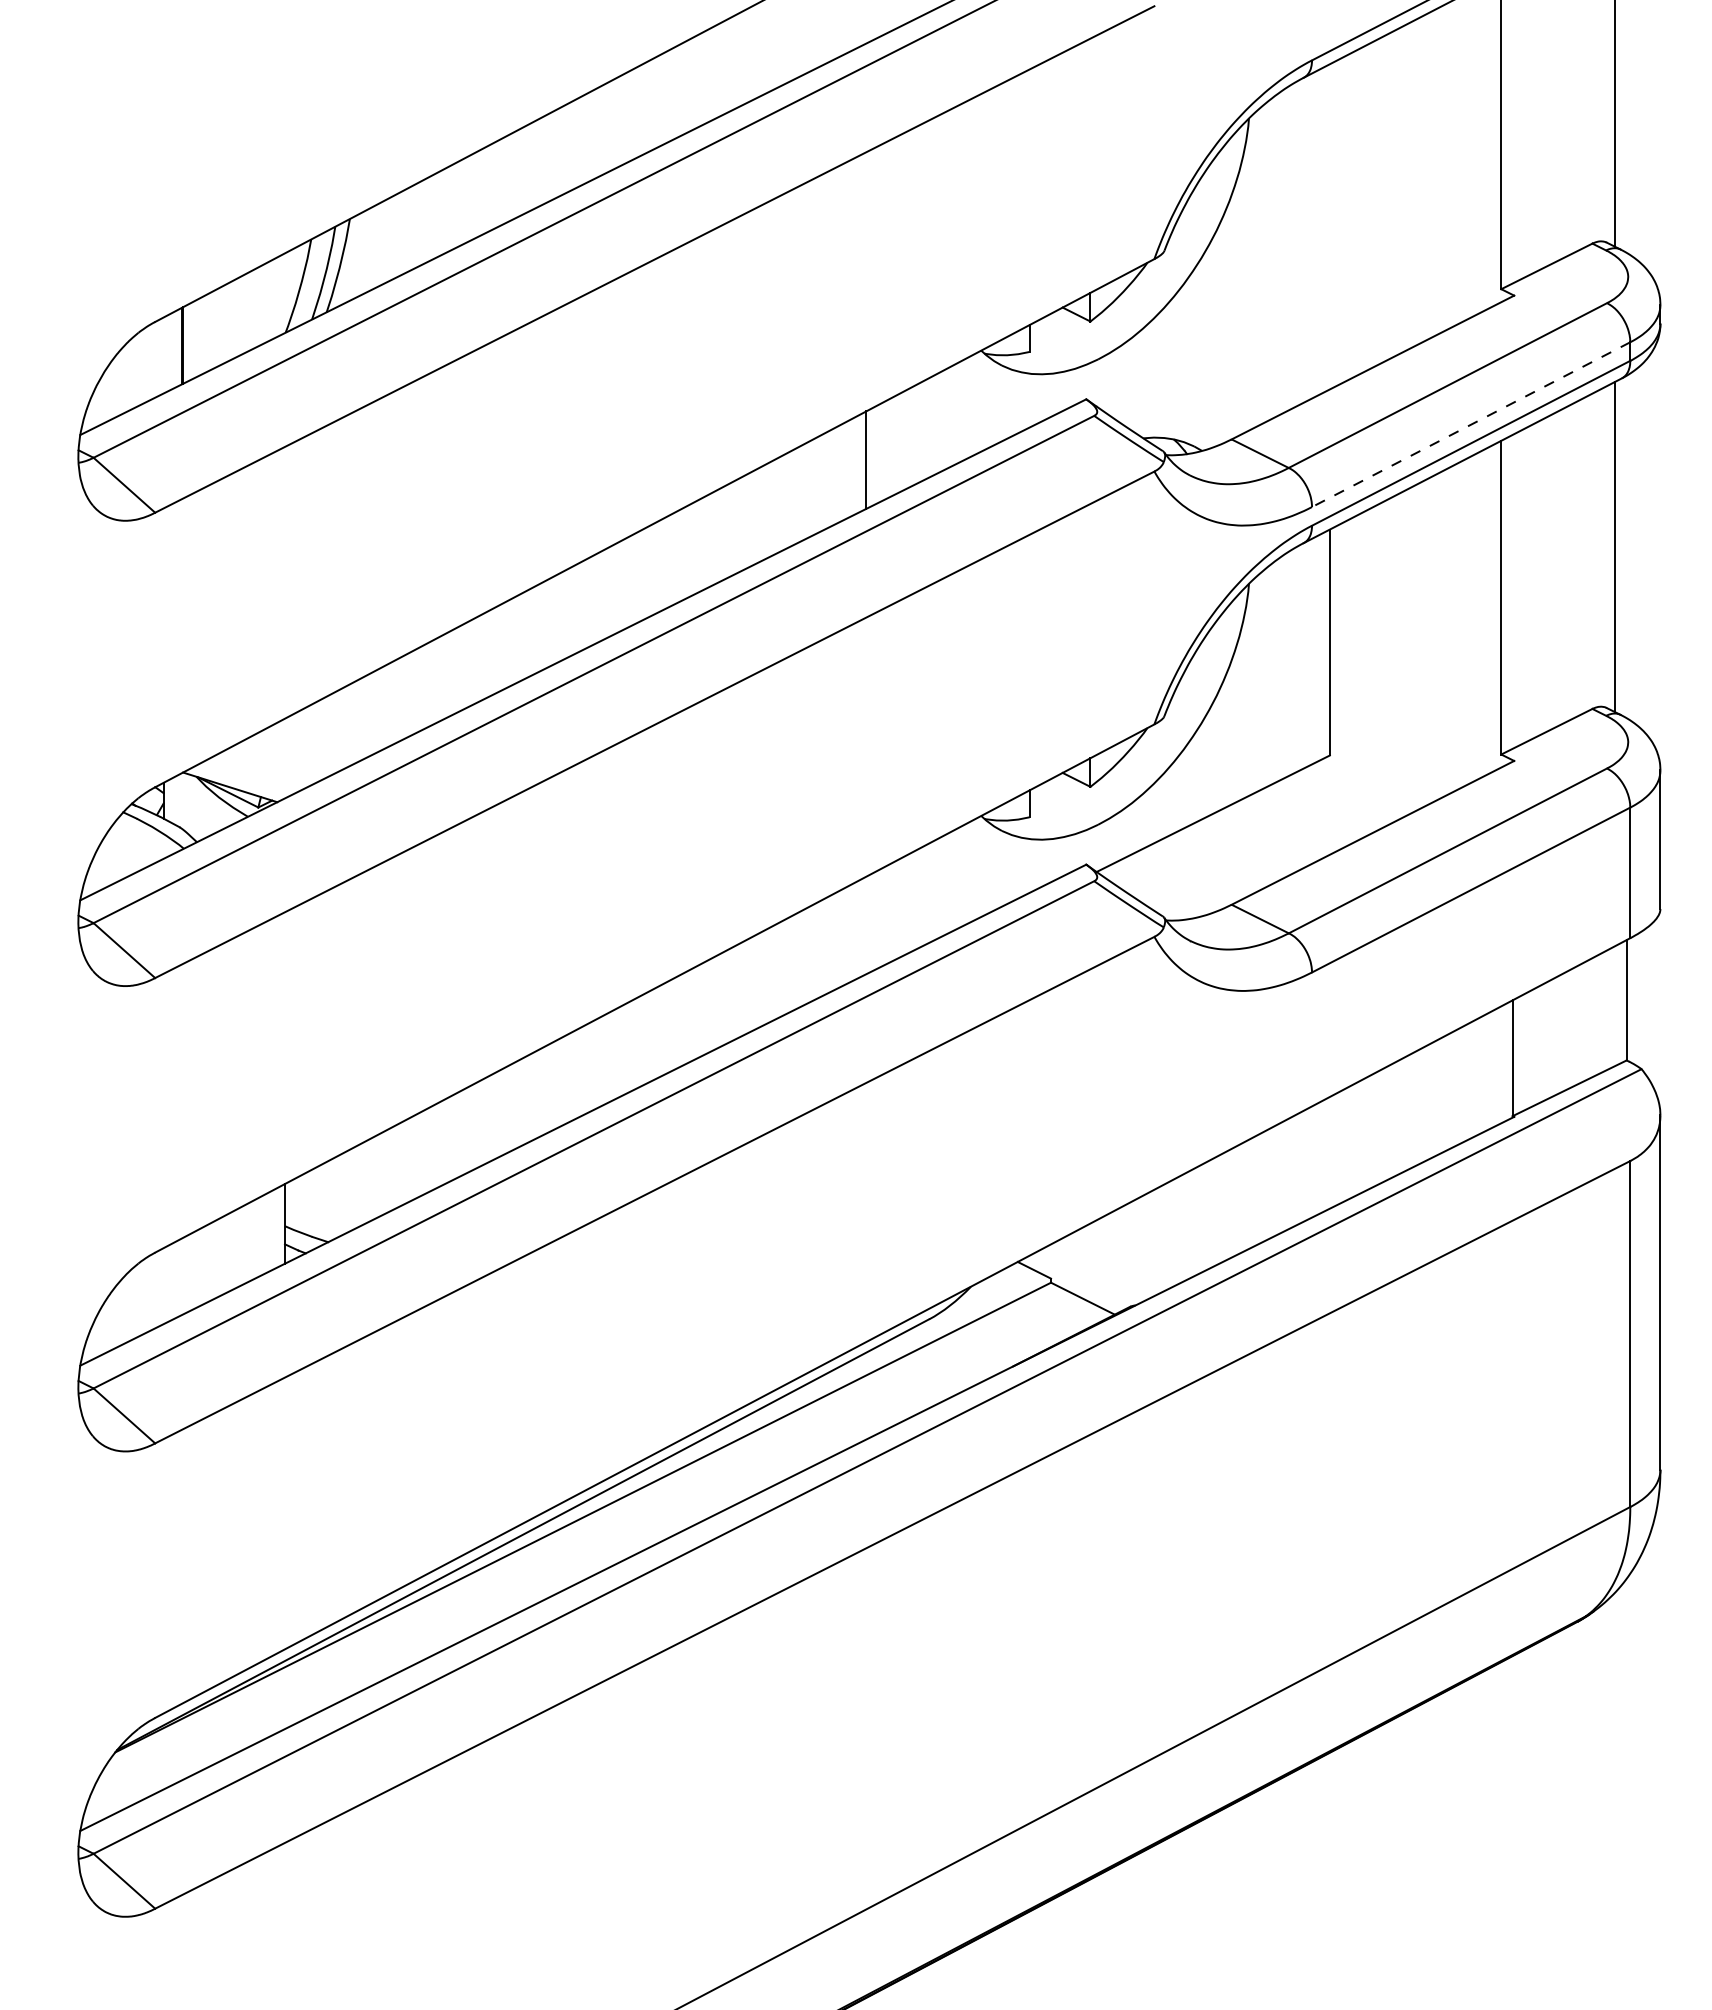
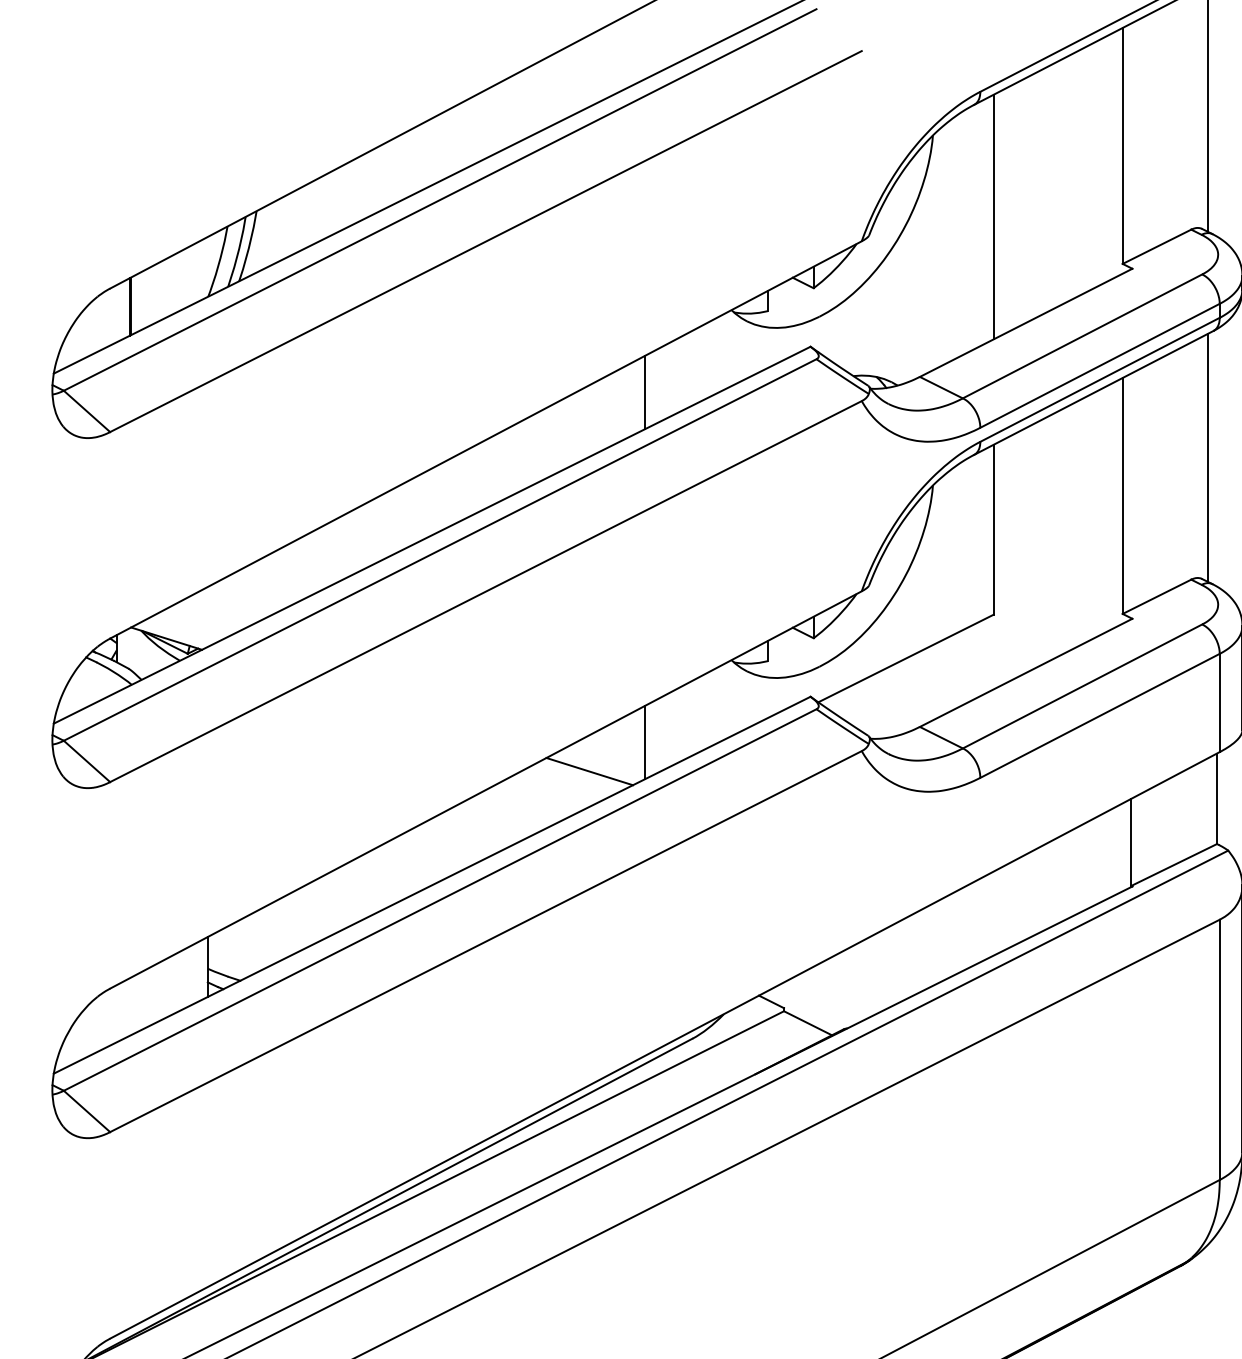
line: (1329, 226) -> (993, 216), added
line: (1470, 424) -> (1099, 365), dashed -> solid
line: (866, 925) -> (645, 742), added
line: (792, 964) -> (589, 771), added

